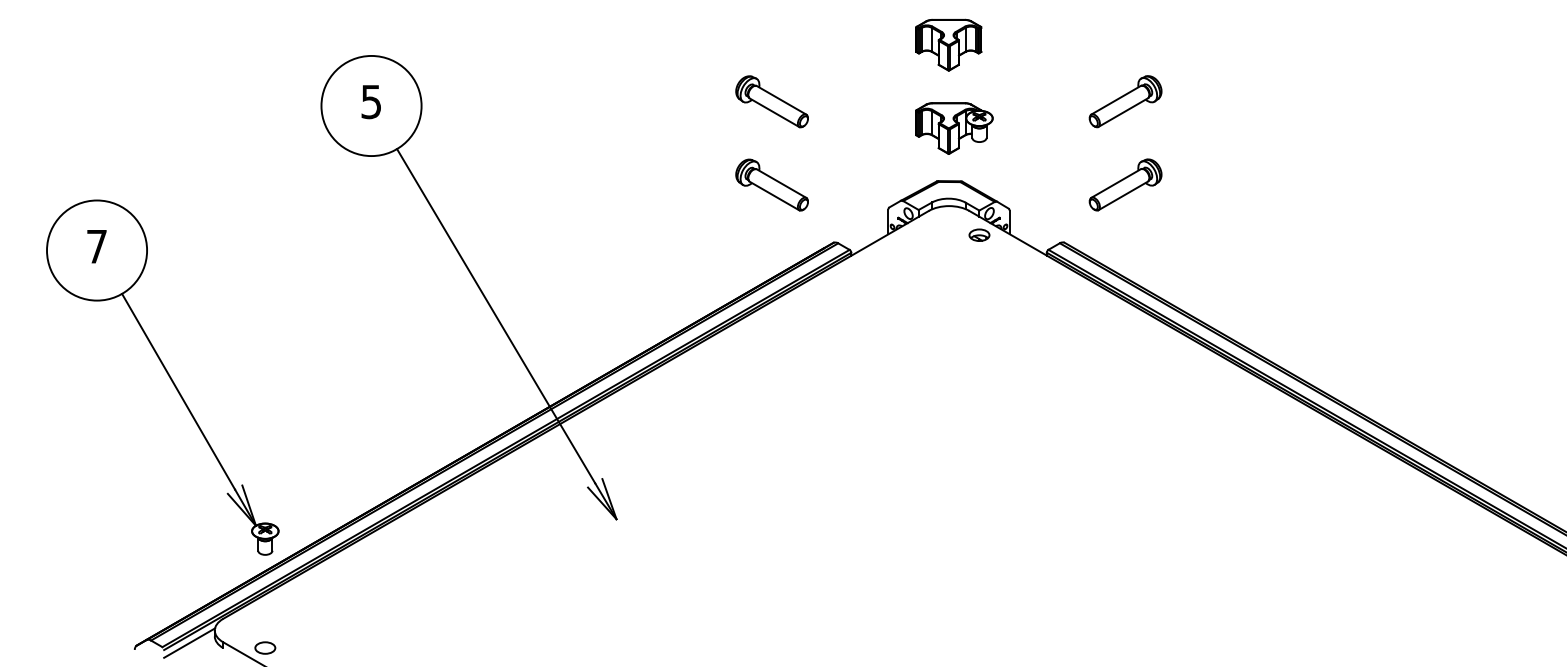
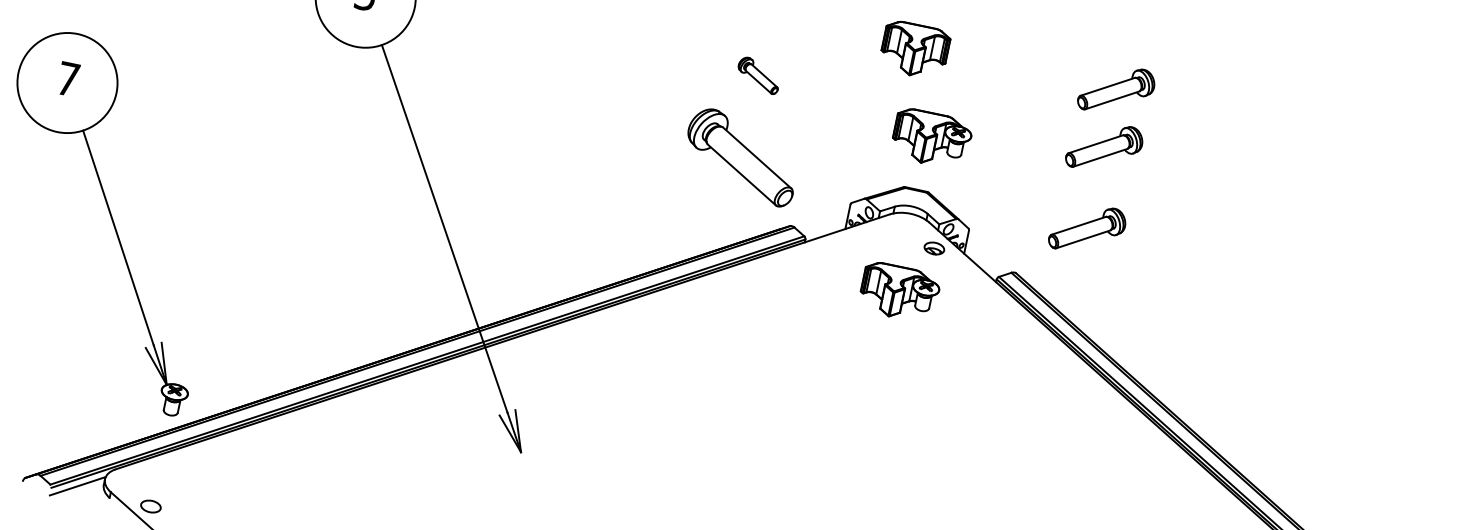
part: (1125, 42) -> (1116, 89), added
part: (948, 44) -> (914, 49), moved
part: (771, 101) -> (758, 75), size x0.6
part: (771, 184) -> (741, 156), size x1.6
part: (954, 285) -> (899, 292), added

